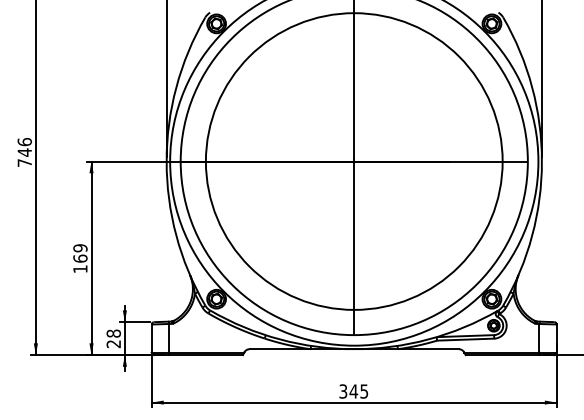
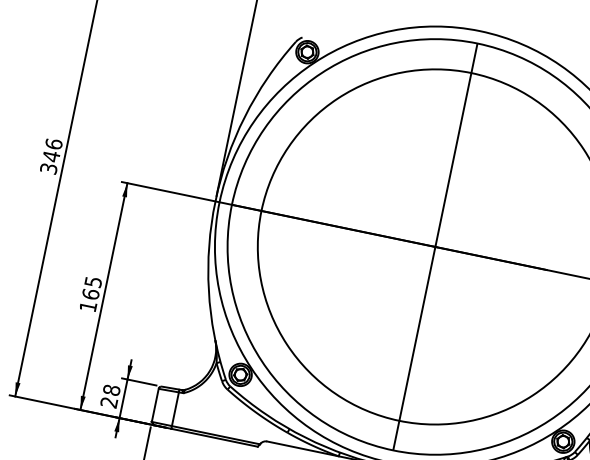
text: (24, 162) -> (48, 168), 746 -> 346
text: (80, 248) -> (93, 282), 169 -> 165

